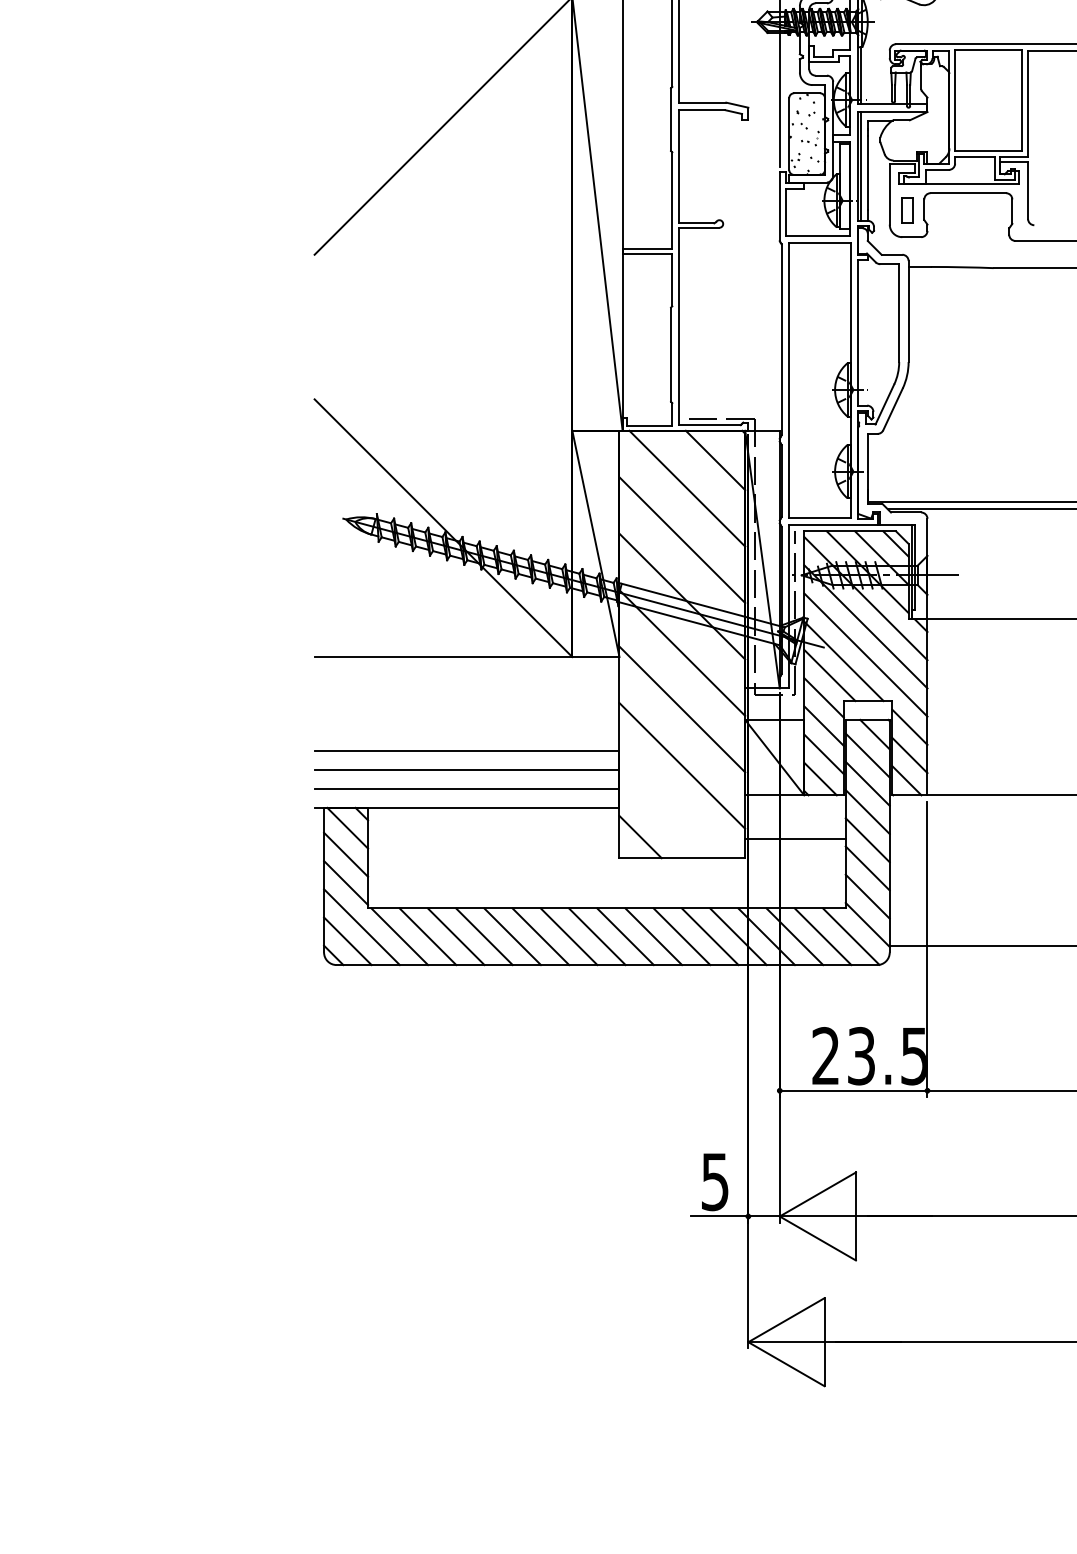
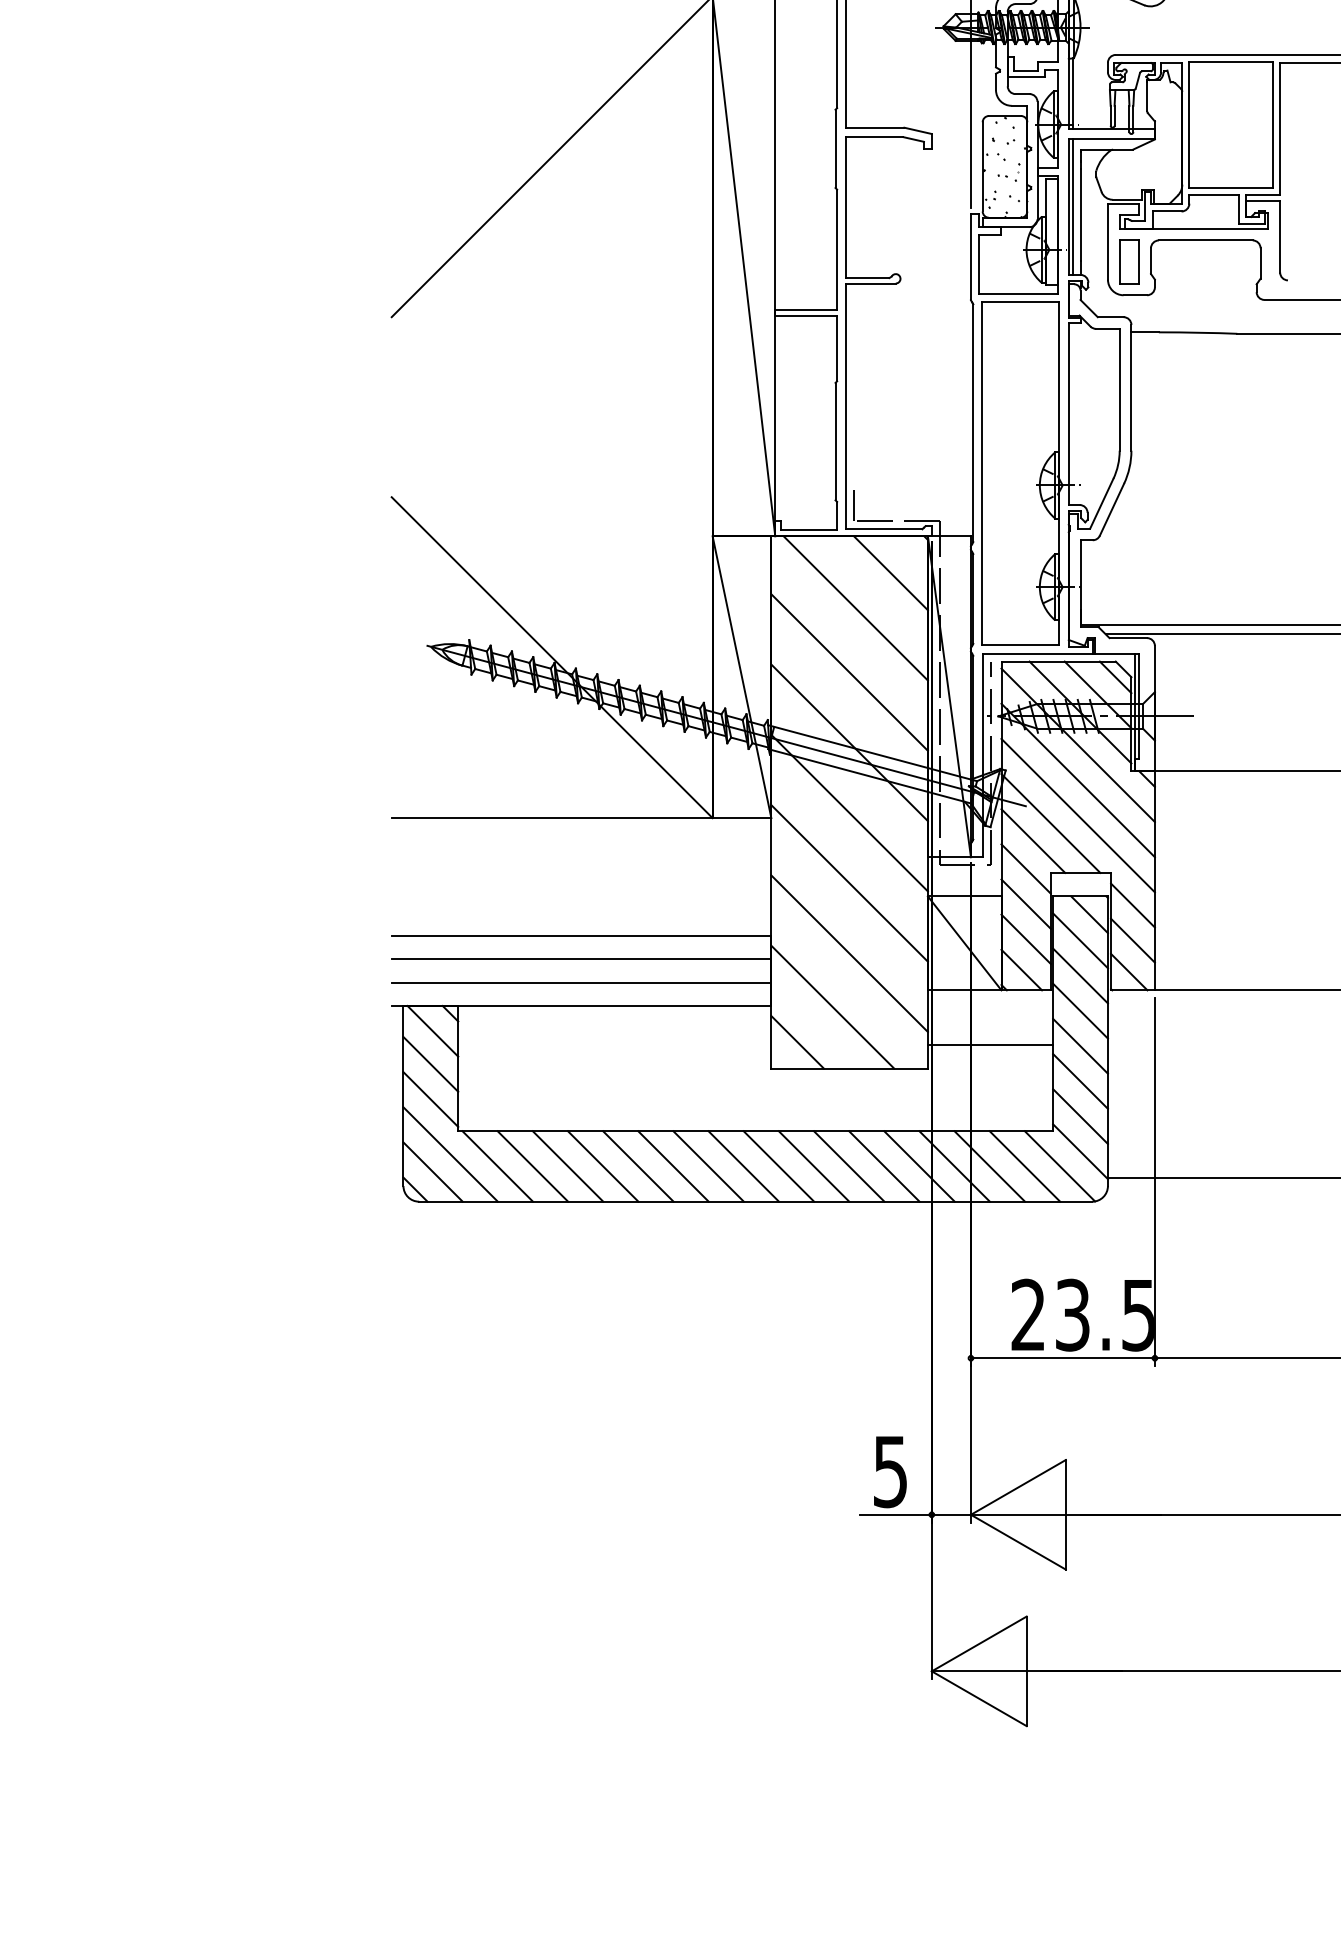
part: (907, 210) -> (1129, 261), size x1.43
line: (685, 406) -> (853, 505), added
line: (668, 808) -> (832, 1006), added

